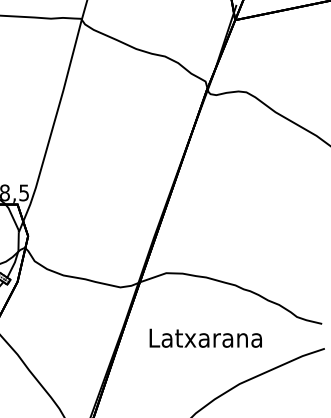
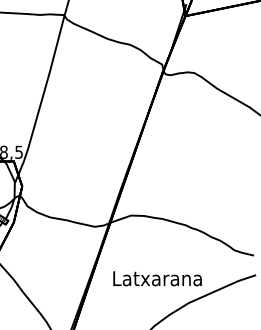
text: (205, 337) -> (157, 278), moved

